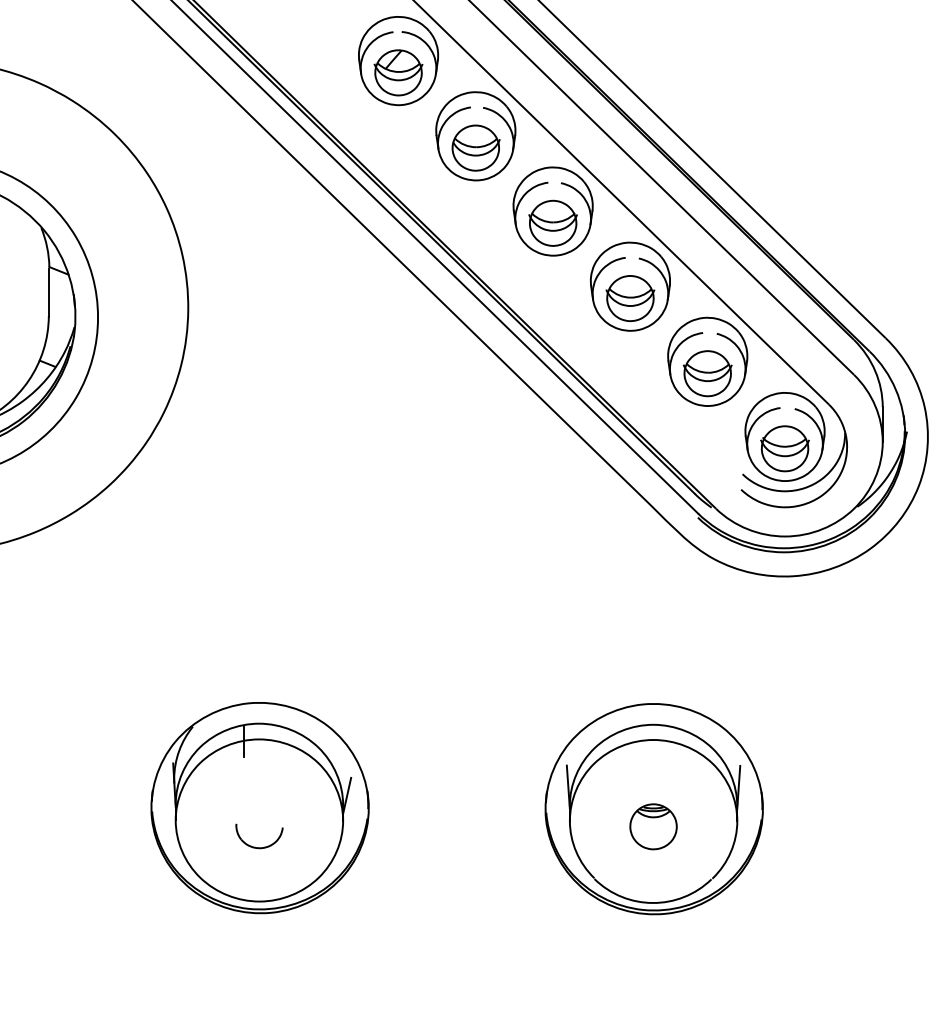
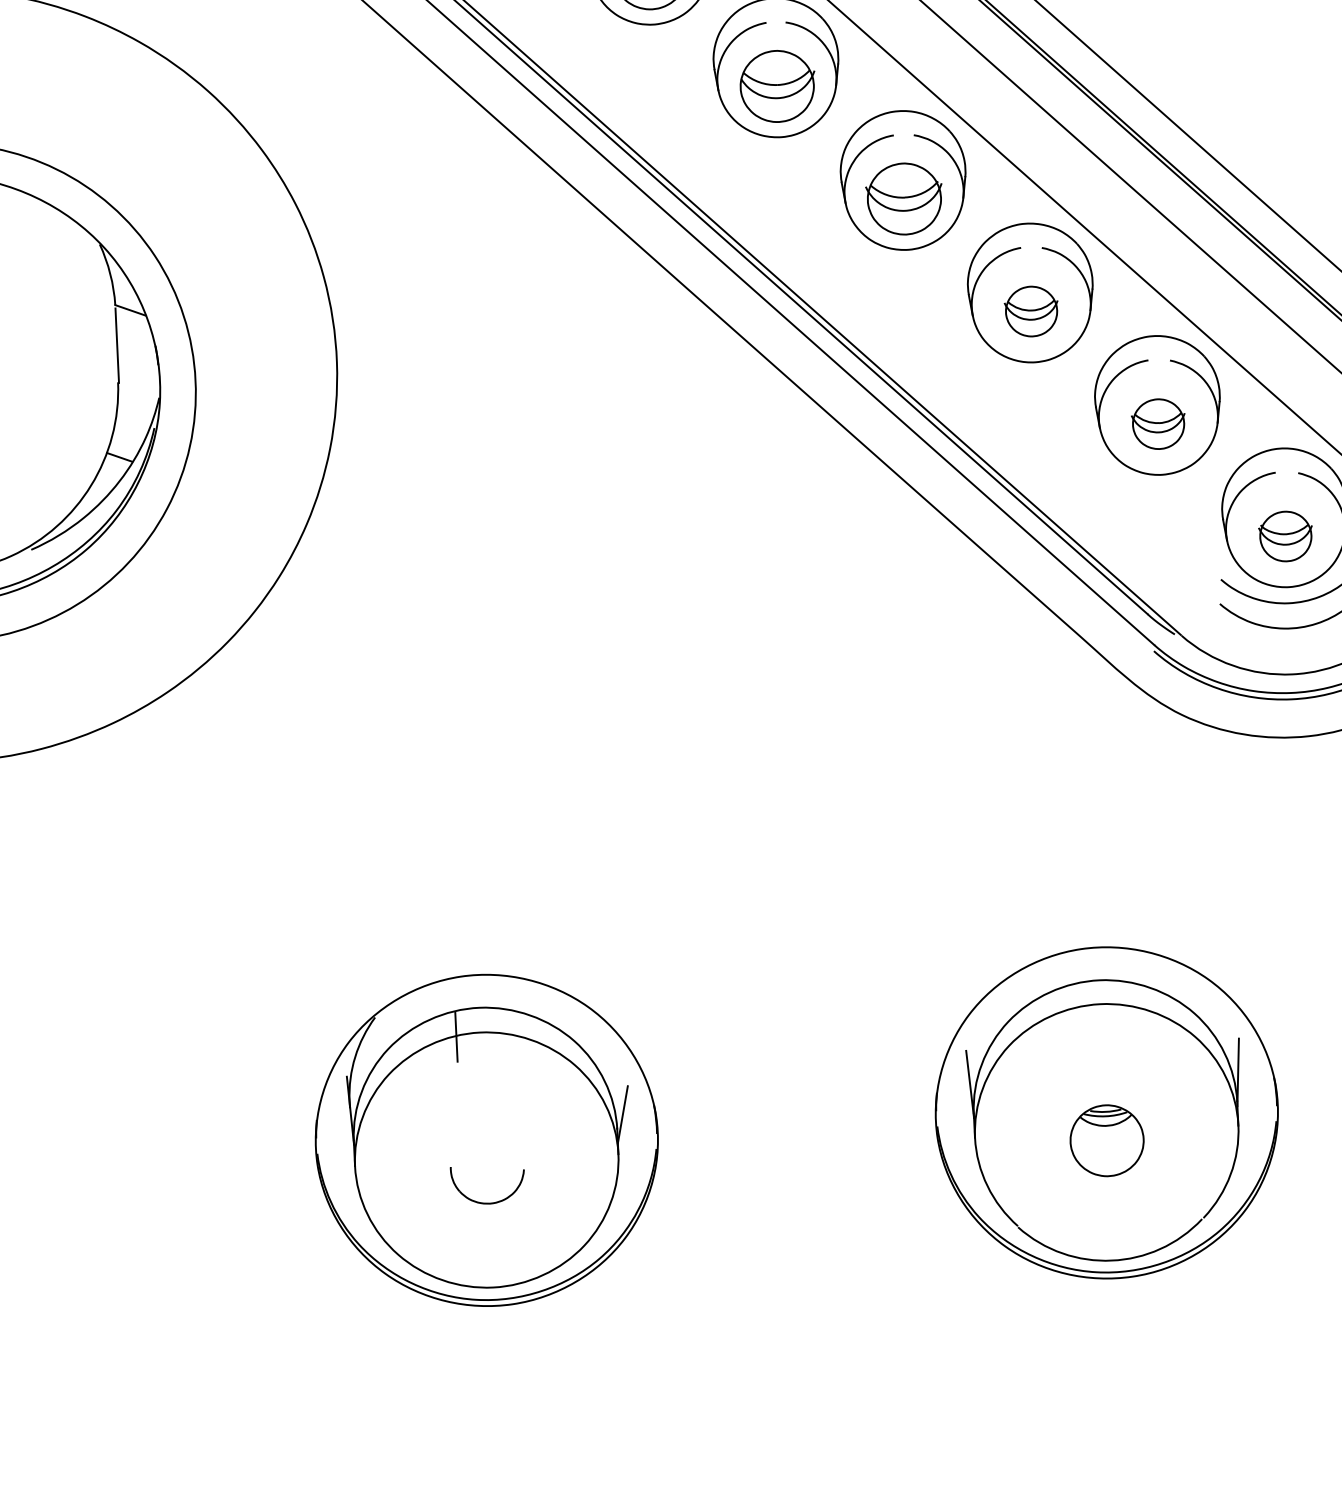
part: (630, 298) -> (1031, 311), size x0.7
part: (707, 373) -> (1158, 423), size x0.7
part: (784, 448) -> (1284, 535), size x0.7

